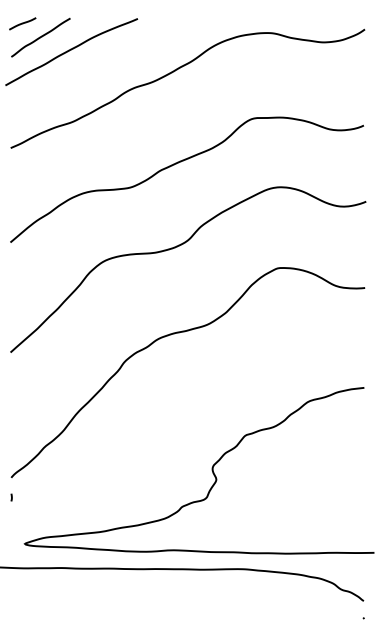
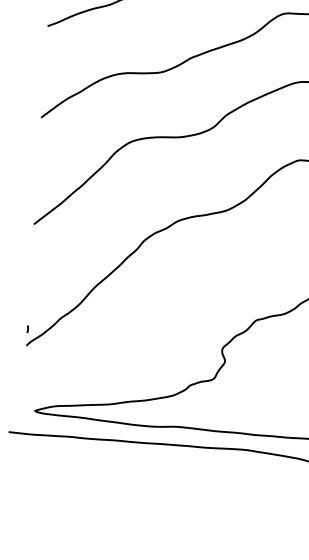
curve: (11, 497) -> (27, 329), moved

